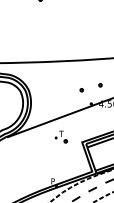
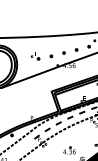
part: (61, 137) -> (35, 56), moved

